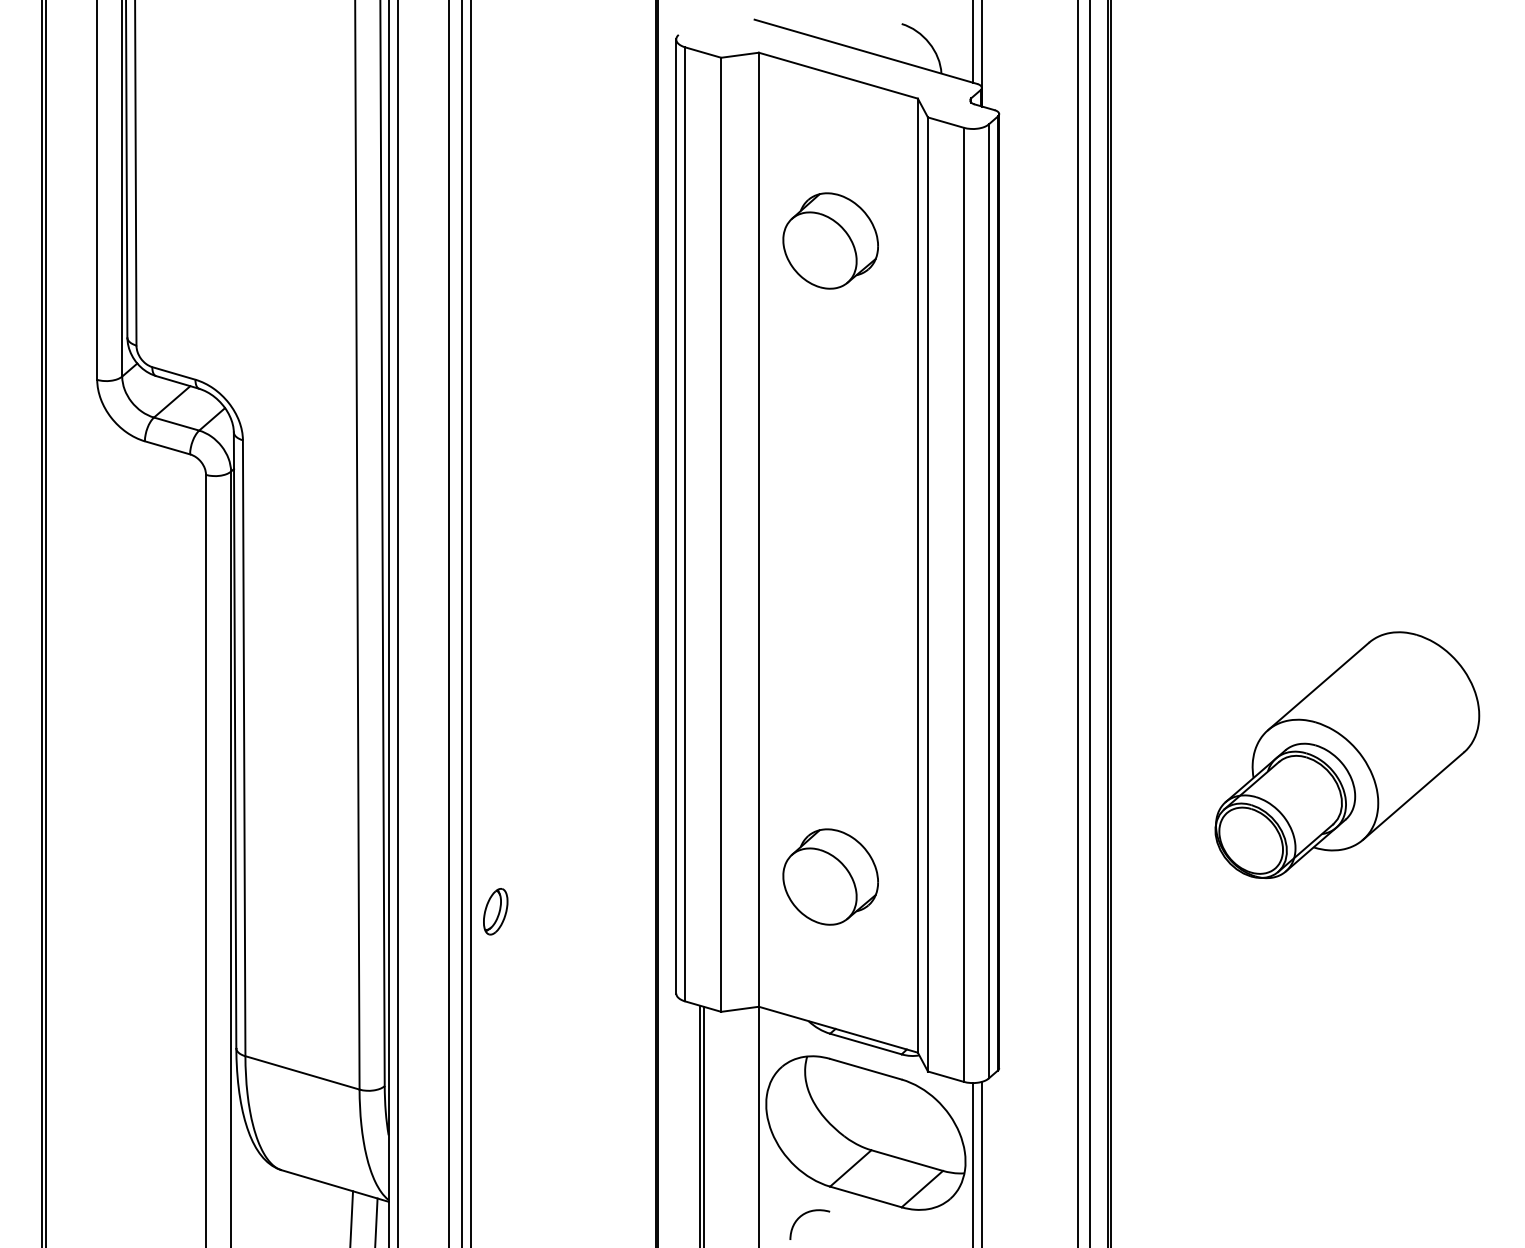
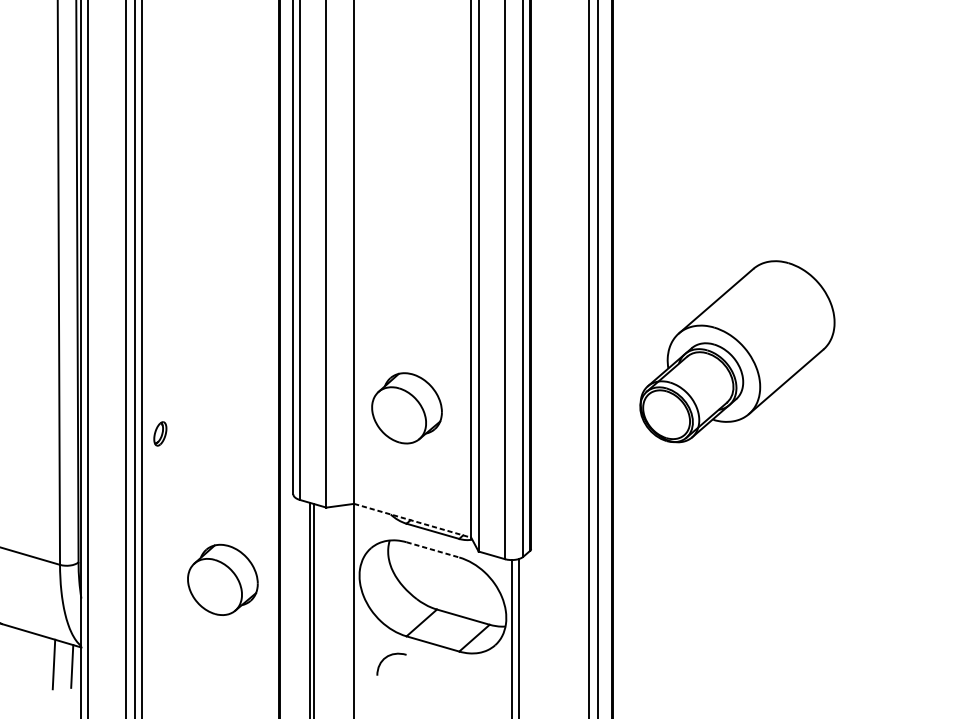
part: (1347, 755) -> (737, 351), moved
part: (495, 911) -> (160, 433), size x0.7
line: (838, 1029) -> (412, 520), solid -> dashed
line: (866, 1069) -> (433, 550), solid -> dashed
part: (580, 1109) -> (222, 579), added

